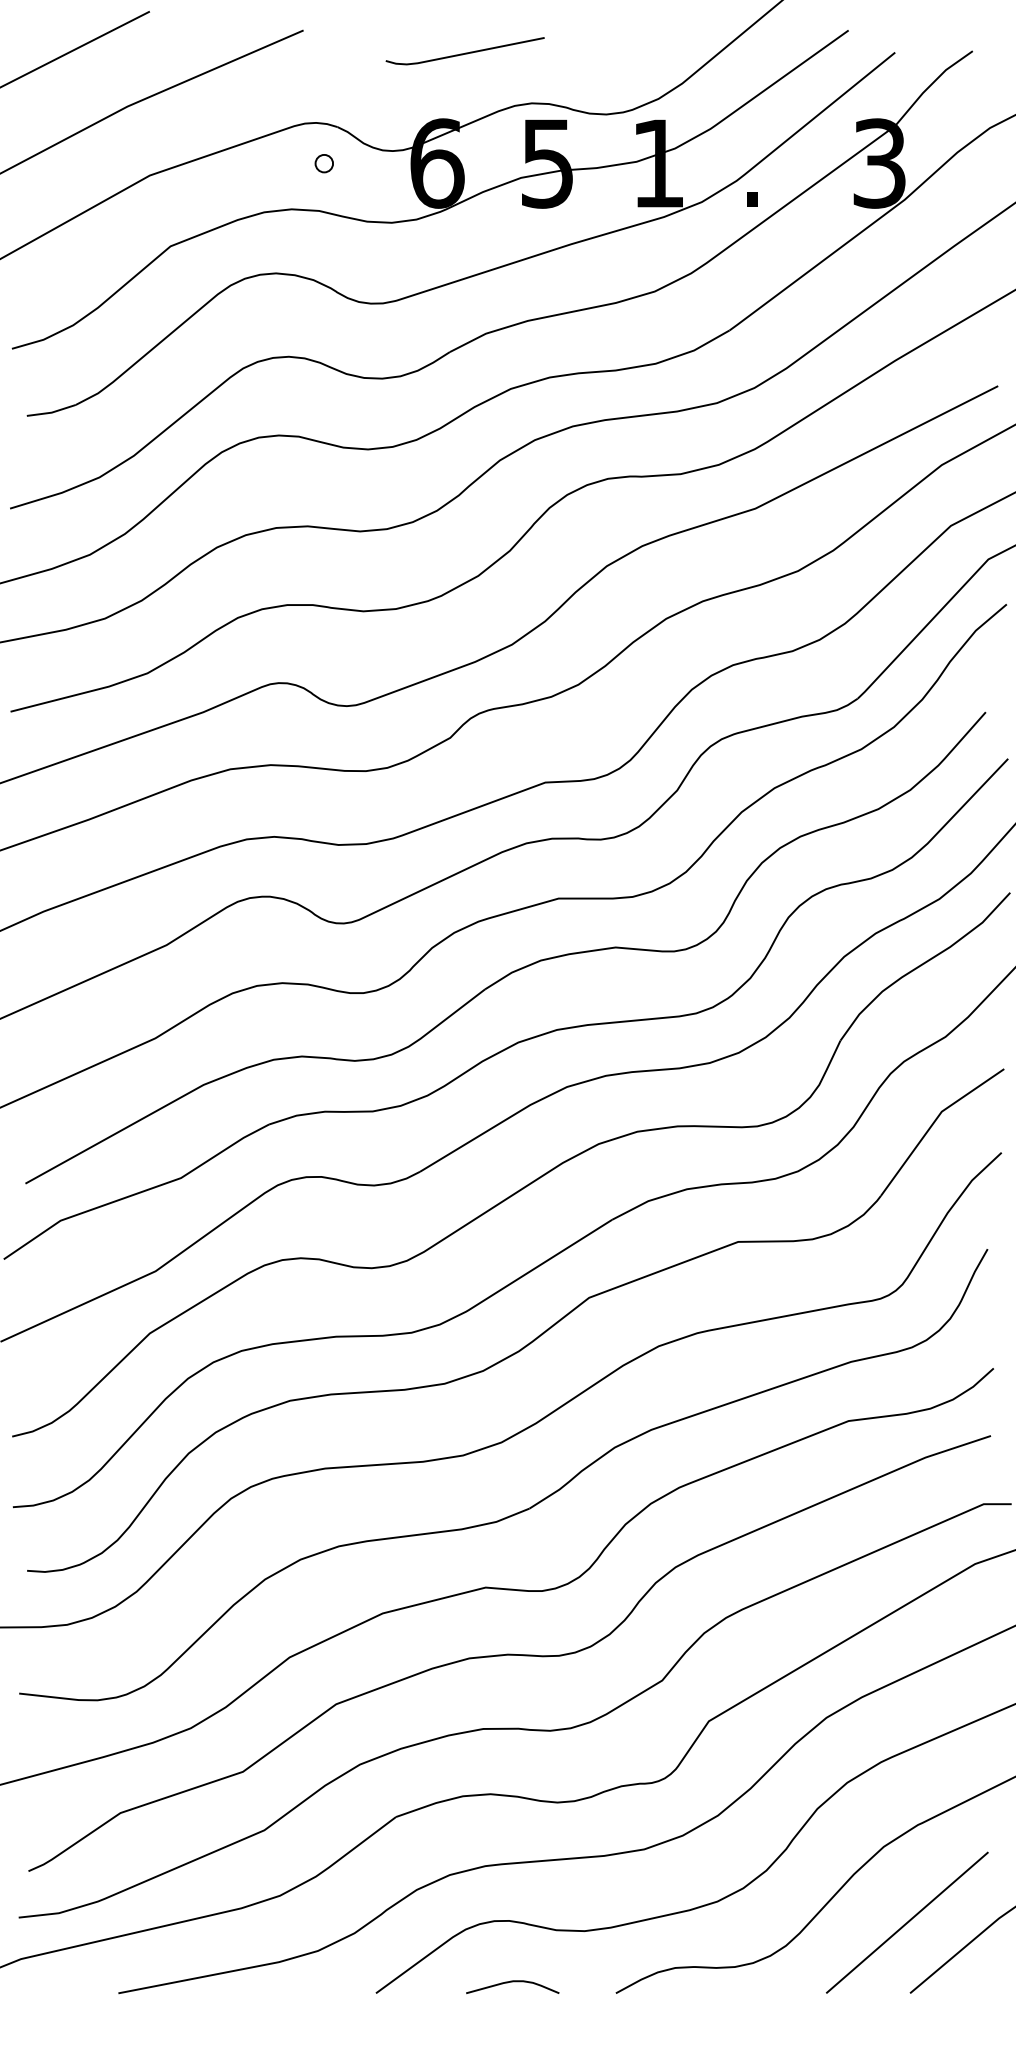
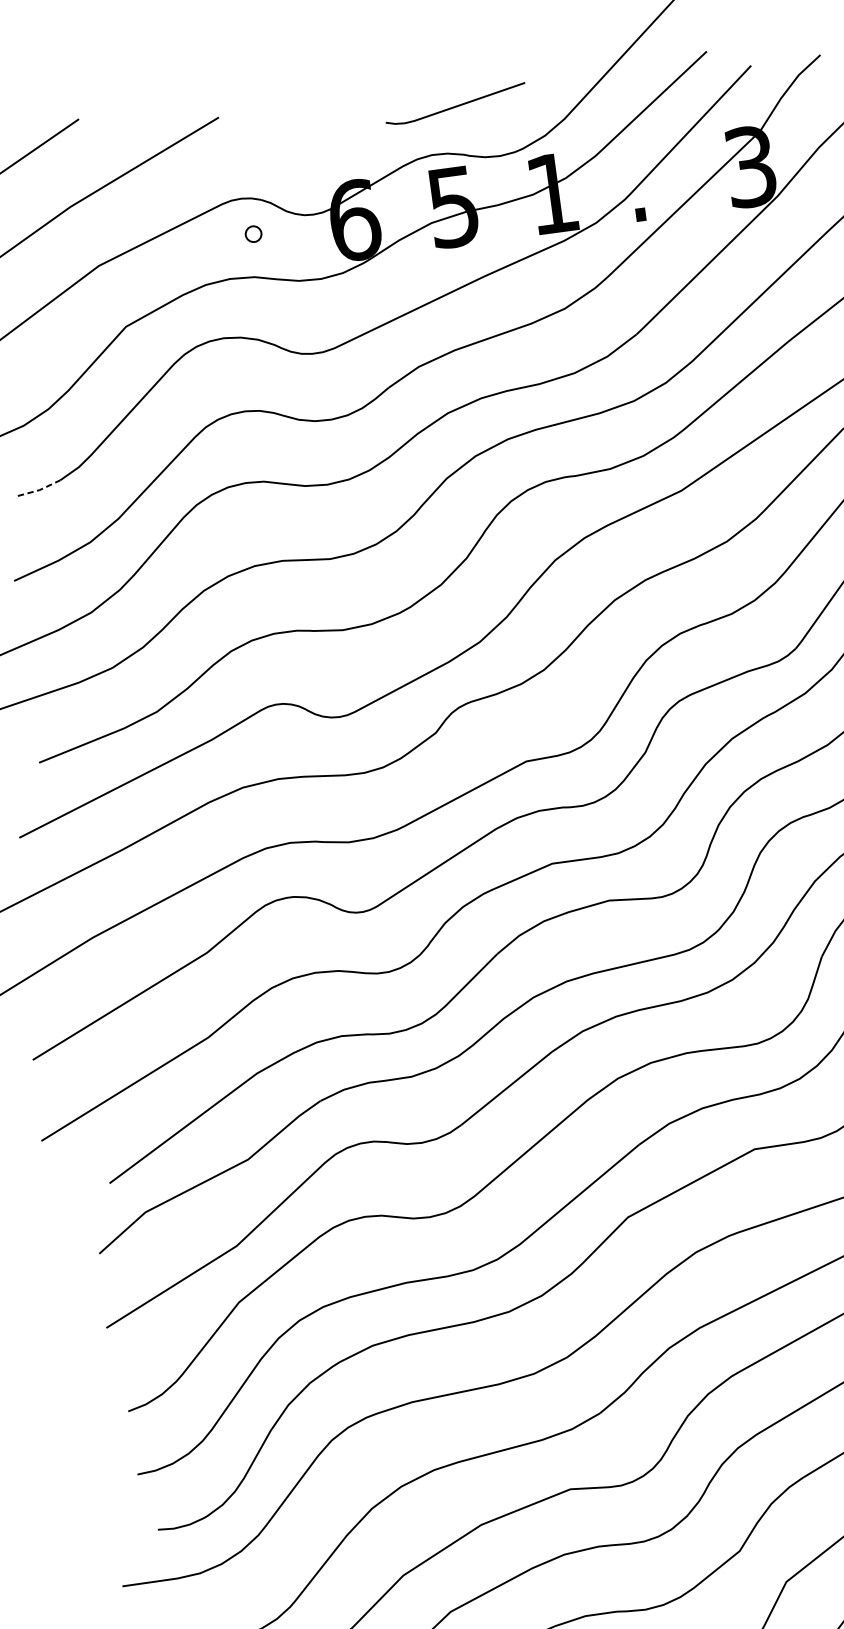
line: (465, 52) -> (456, 105), moved
line: (51, 412) -> (39, 489), solid -> dashed

